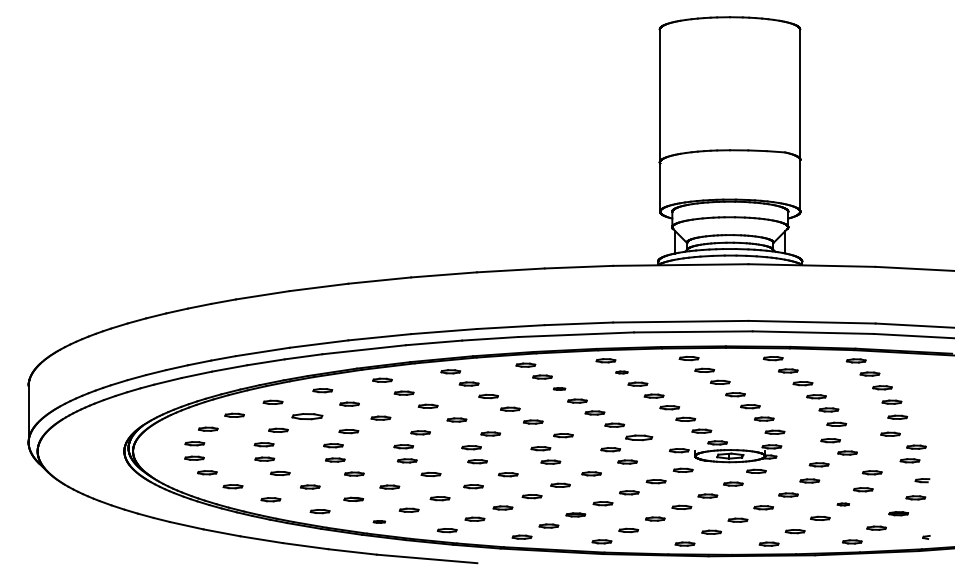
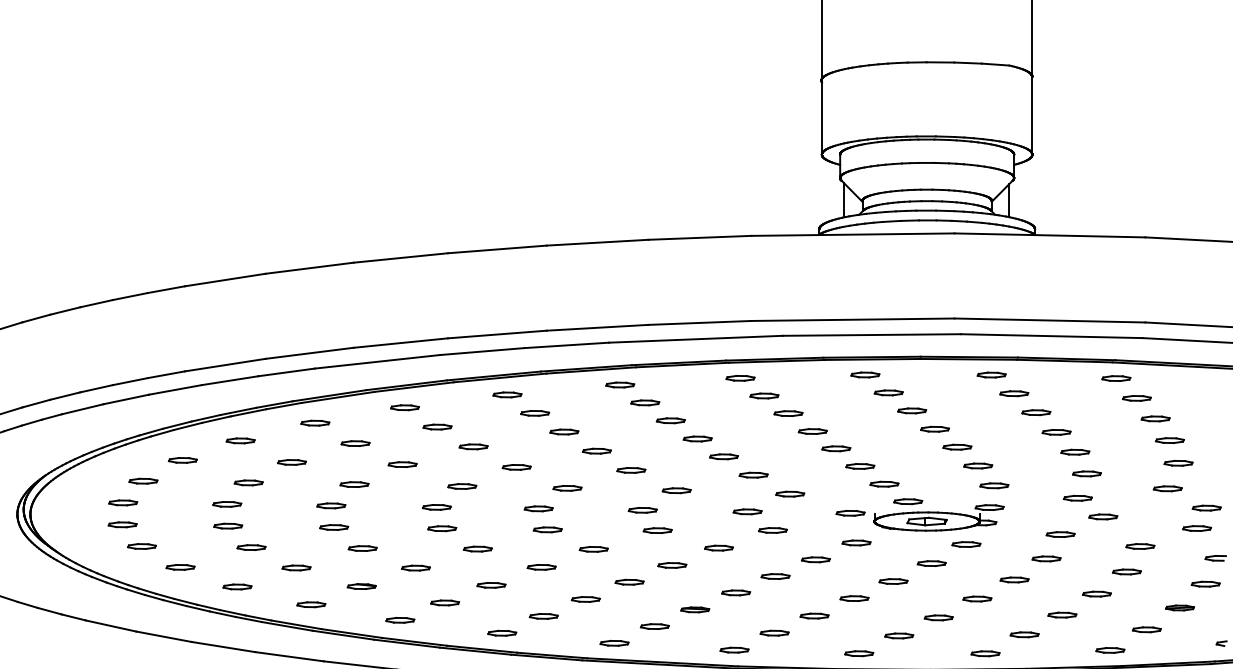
part: (621, 372) -> (763, 395), size x1.67
part: (559, 388) -> (670, 420), size x1.67
part: (306, 416) -> (290, 462), size x0.62
part: (638, 437) -> (789, 493), size x0.71
part: (843, 504) -> (1097, 594), size x1.67
part: (379, 521) -> (400, 619), size x1.67

